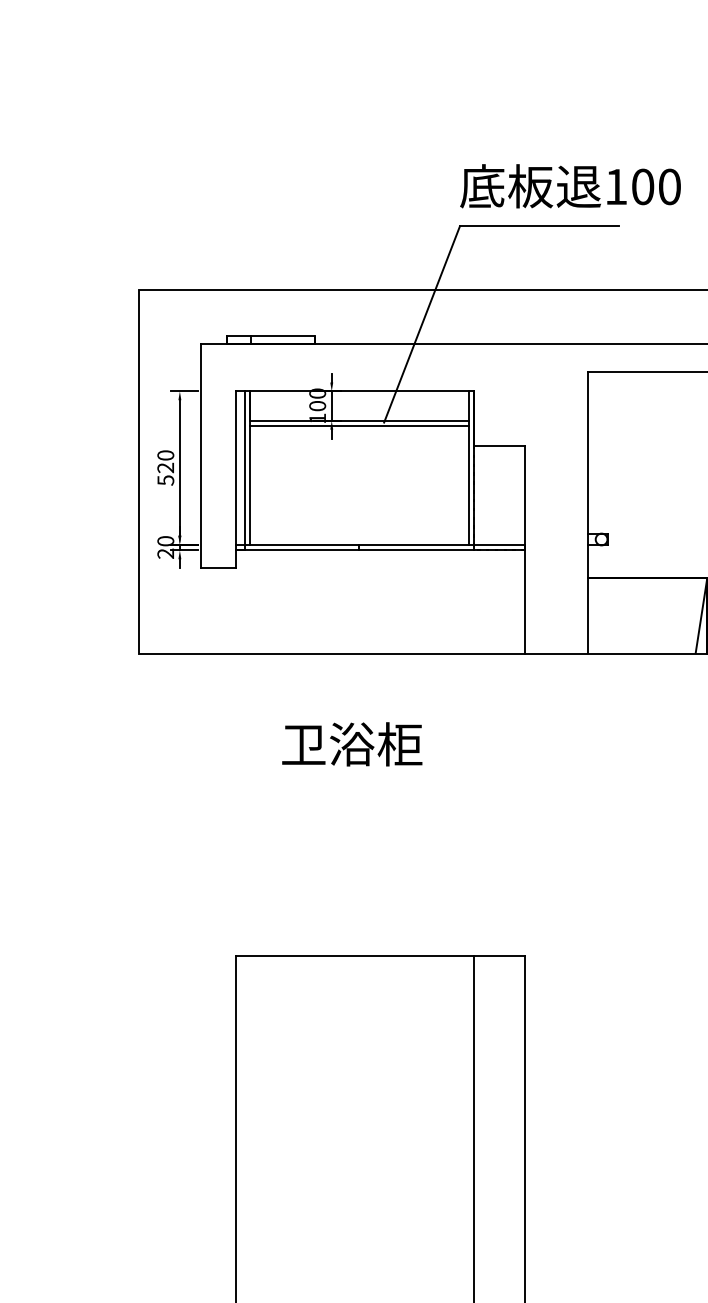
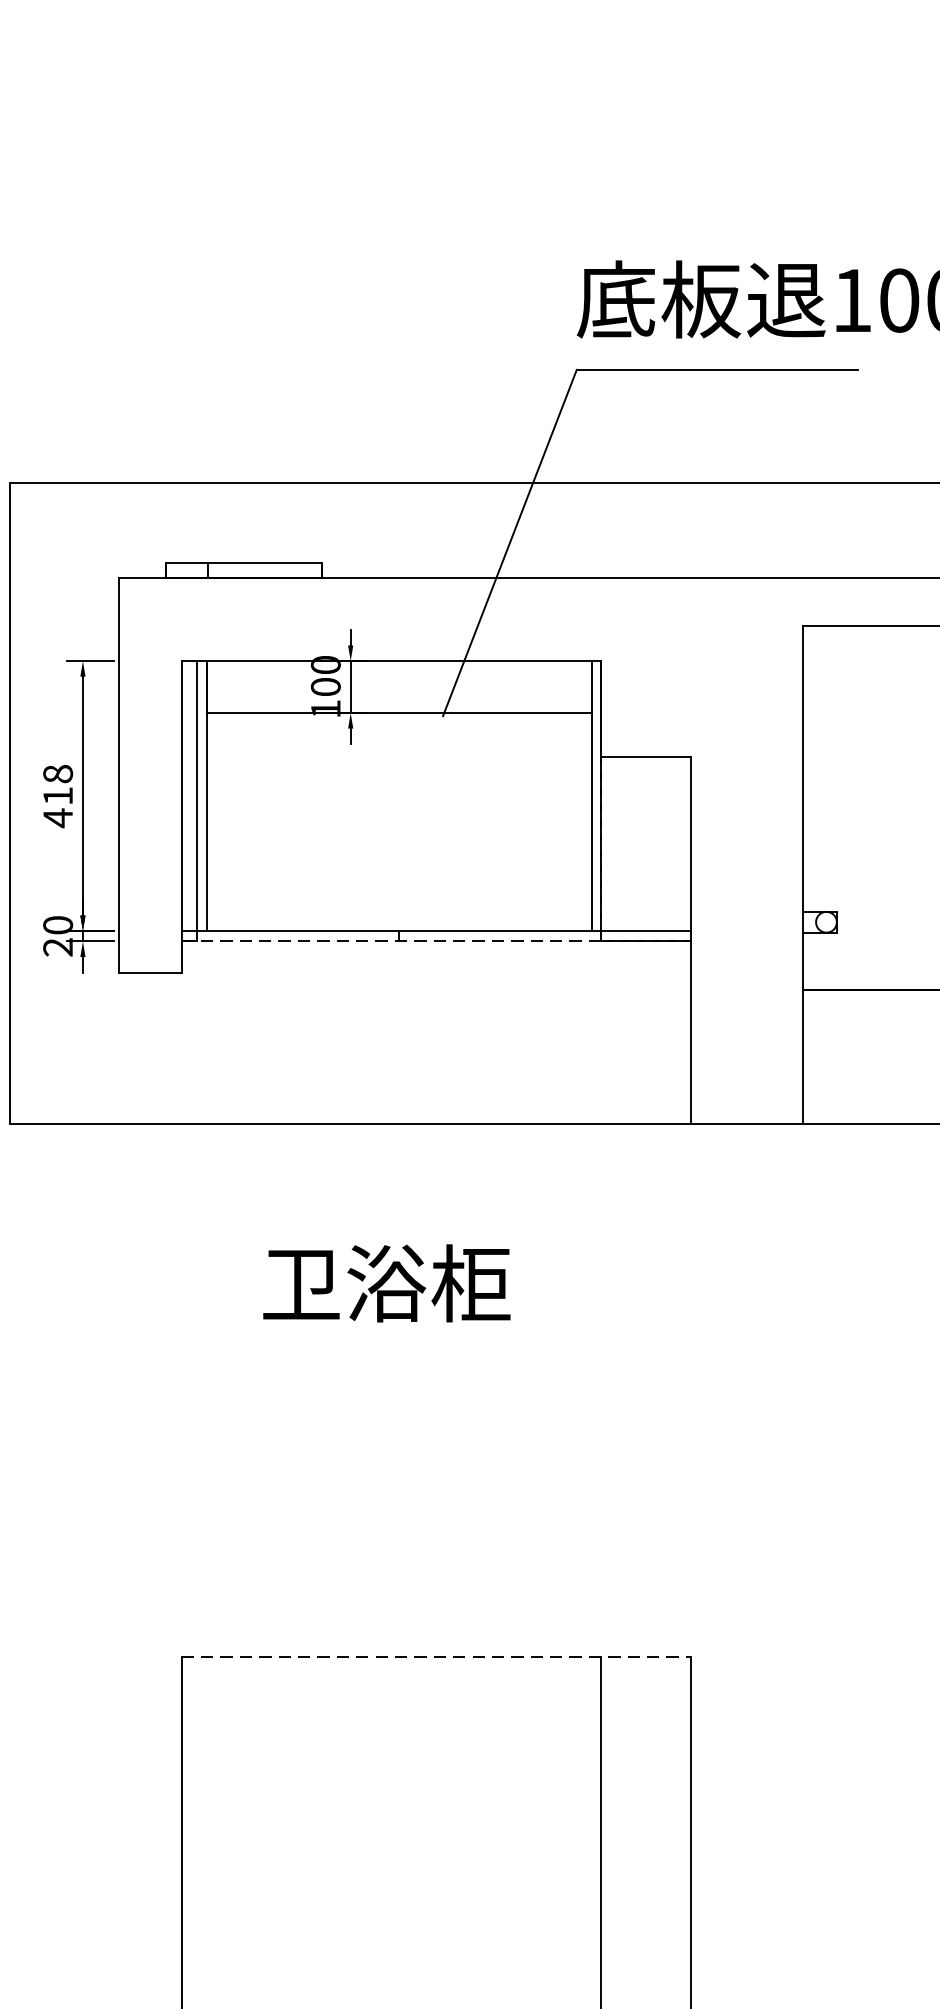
line: (358, 426) -> (397, 722), removed
text: (165, 468) -> (57, 797), 520 -> 418
line: (354, 550) -> (390, 941), solid -> dashed
line: (380, 956) -> (436, 1657), solid -> dashed

